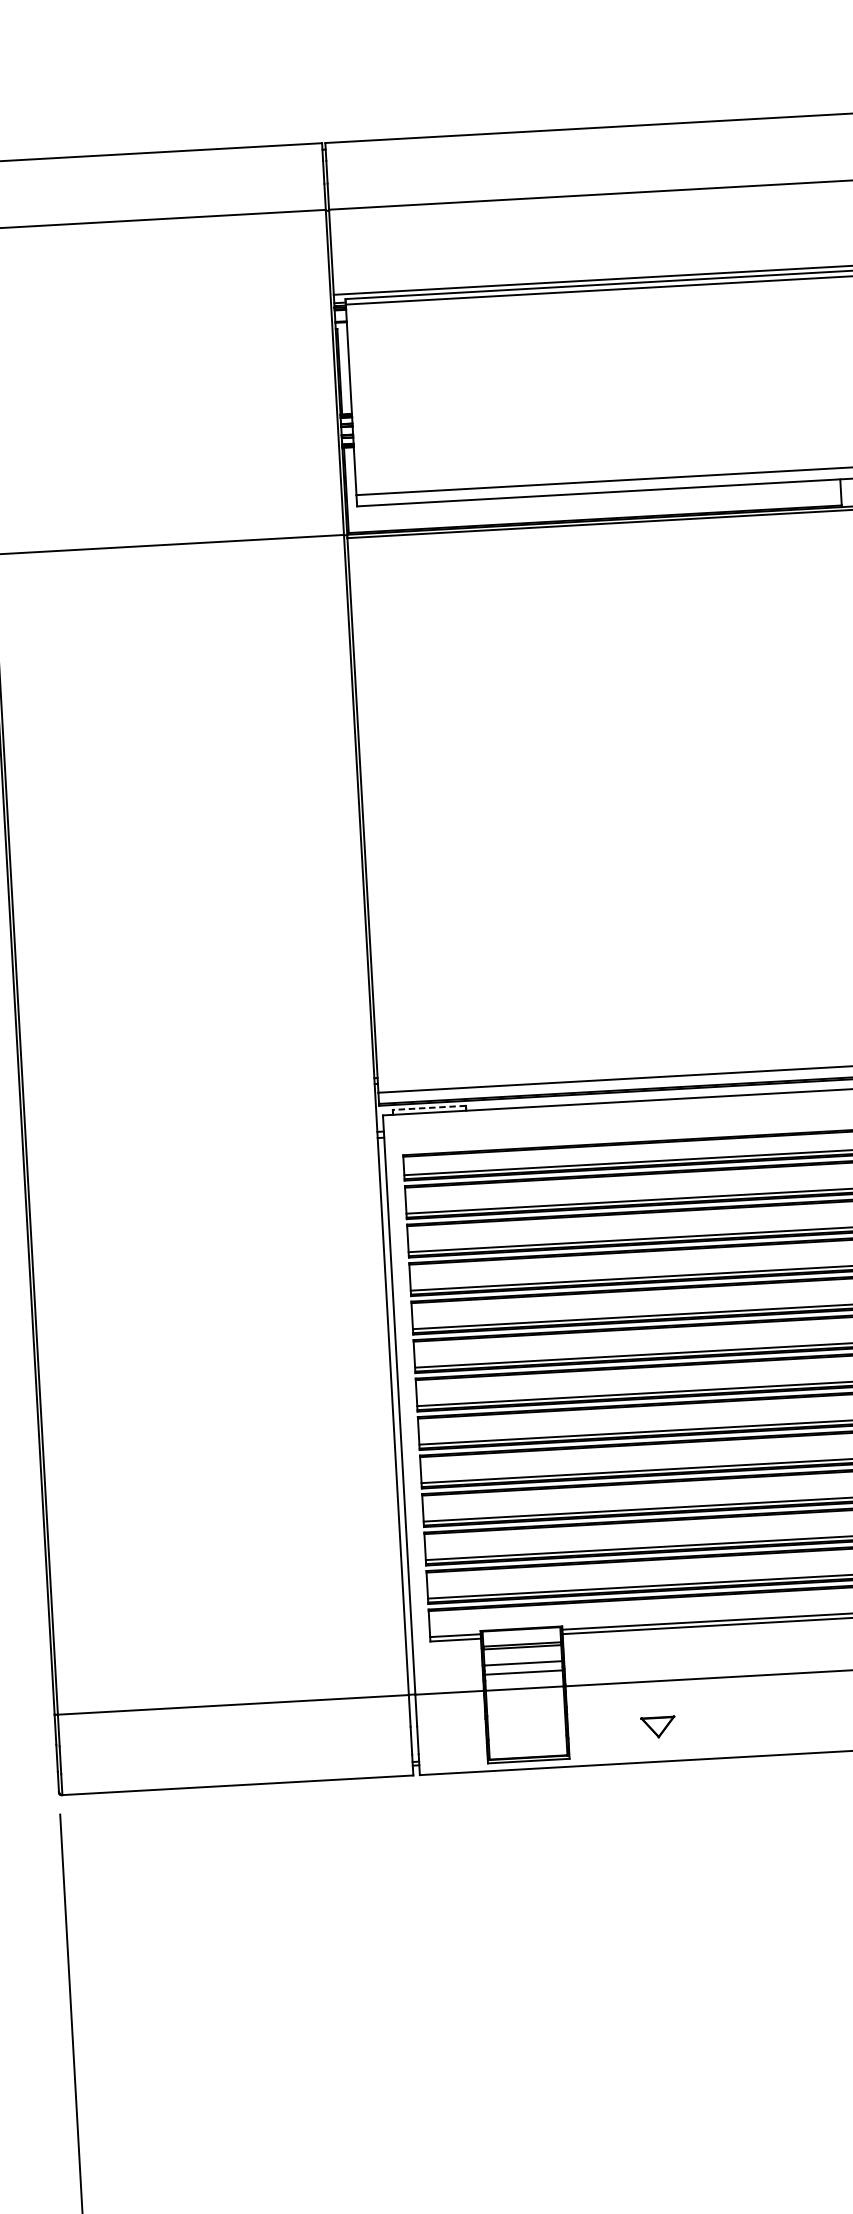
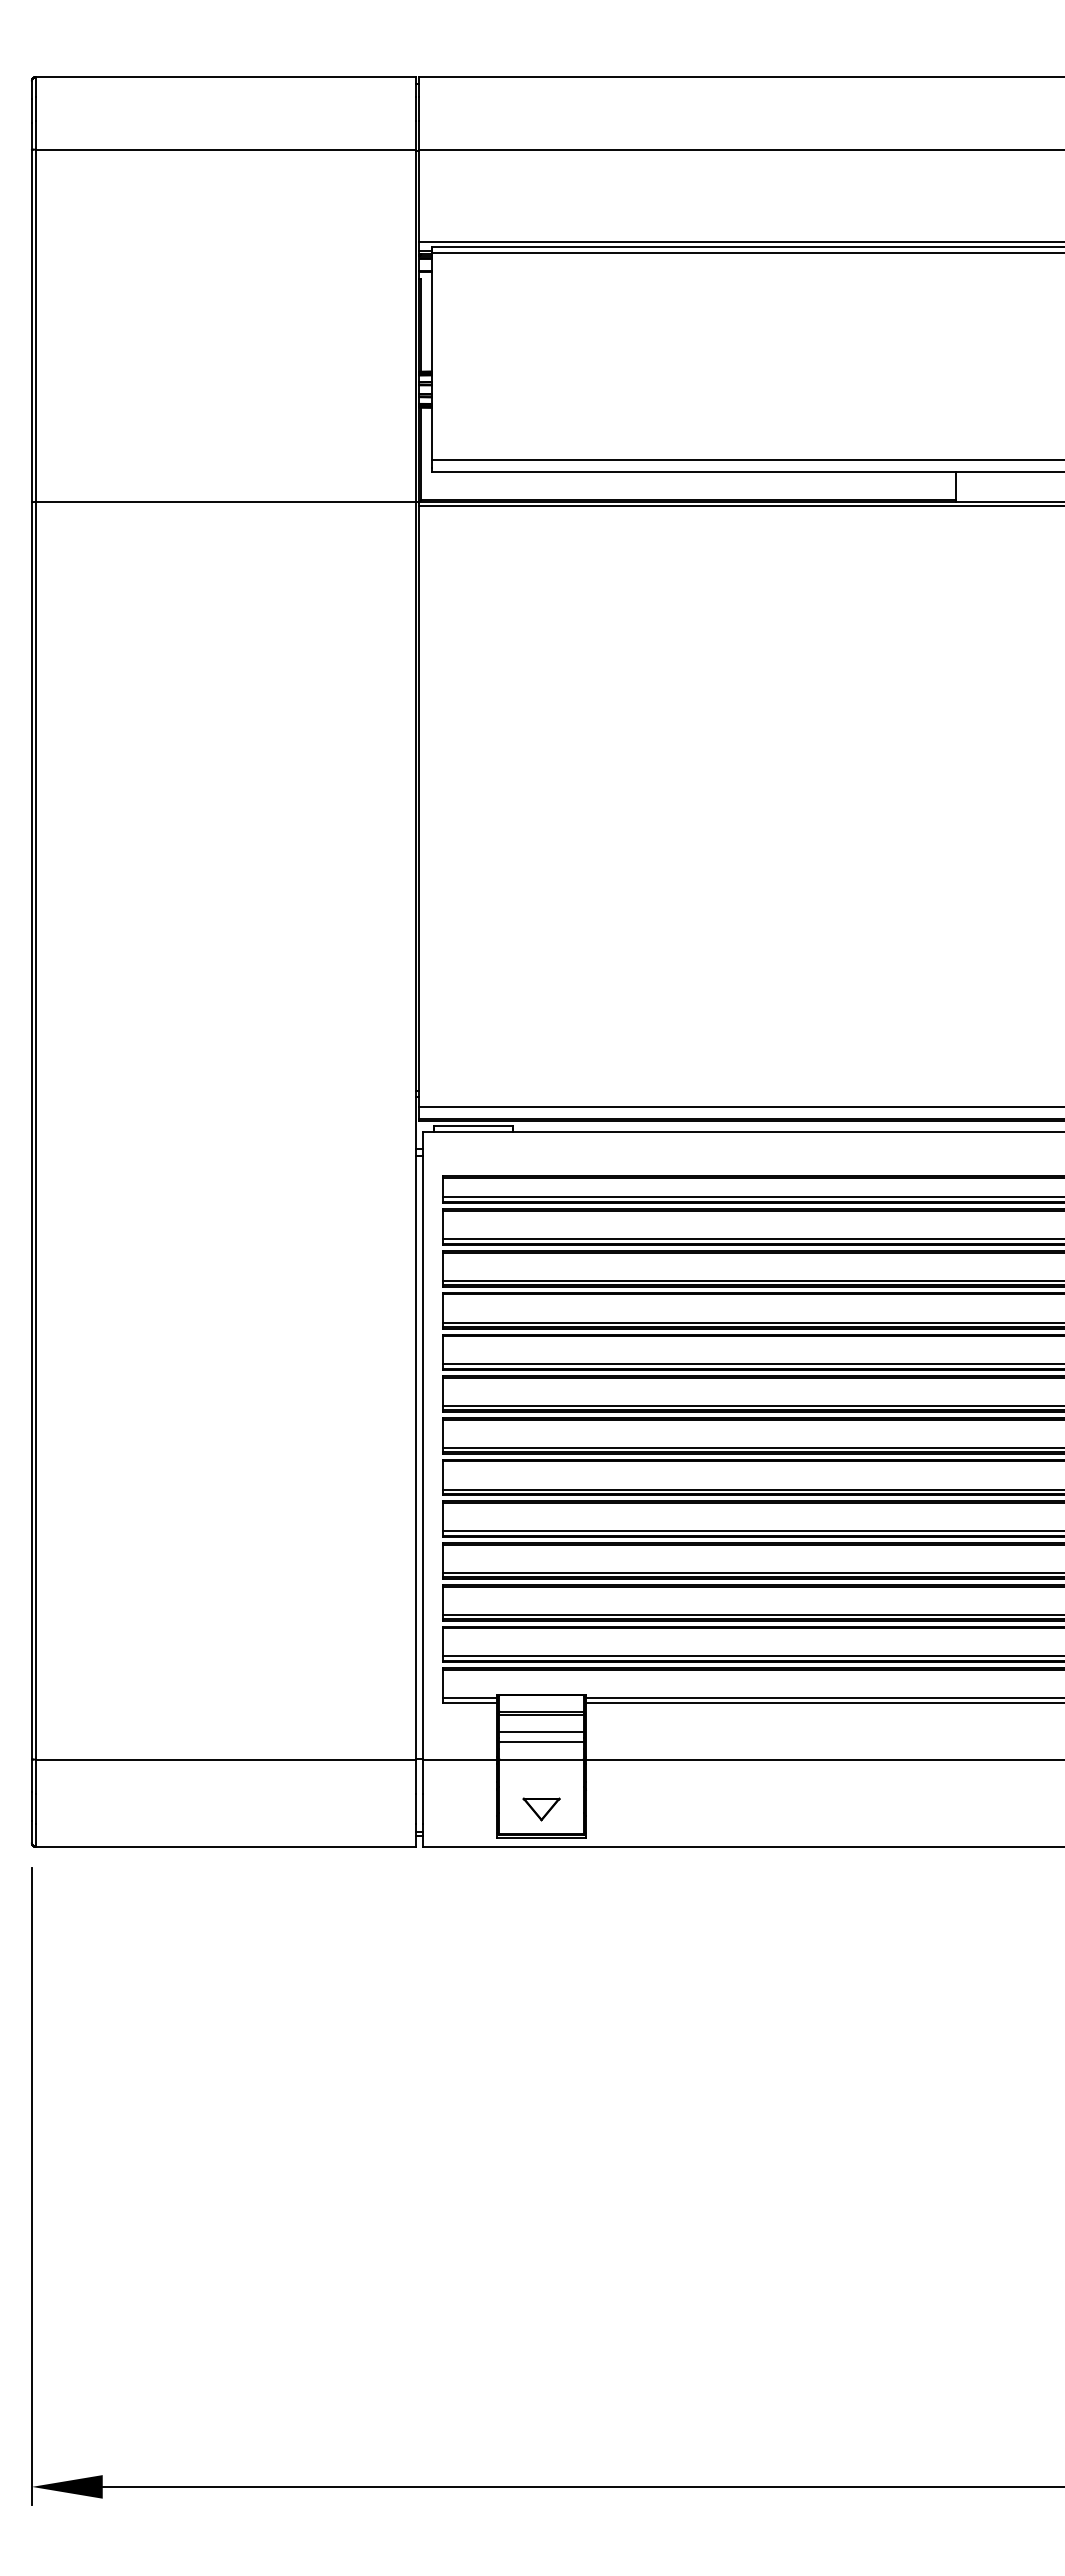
line: (429, 1108) -> (473, 1126), dashed -> solid
part: (658, 1727) -> (541, 1809), moved

